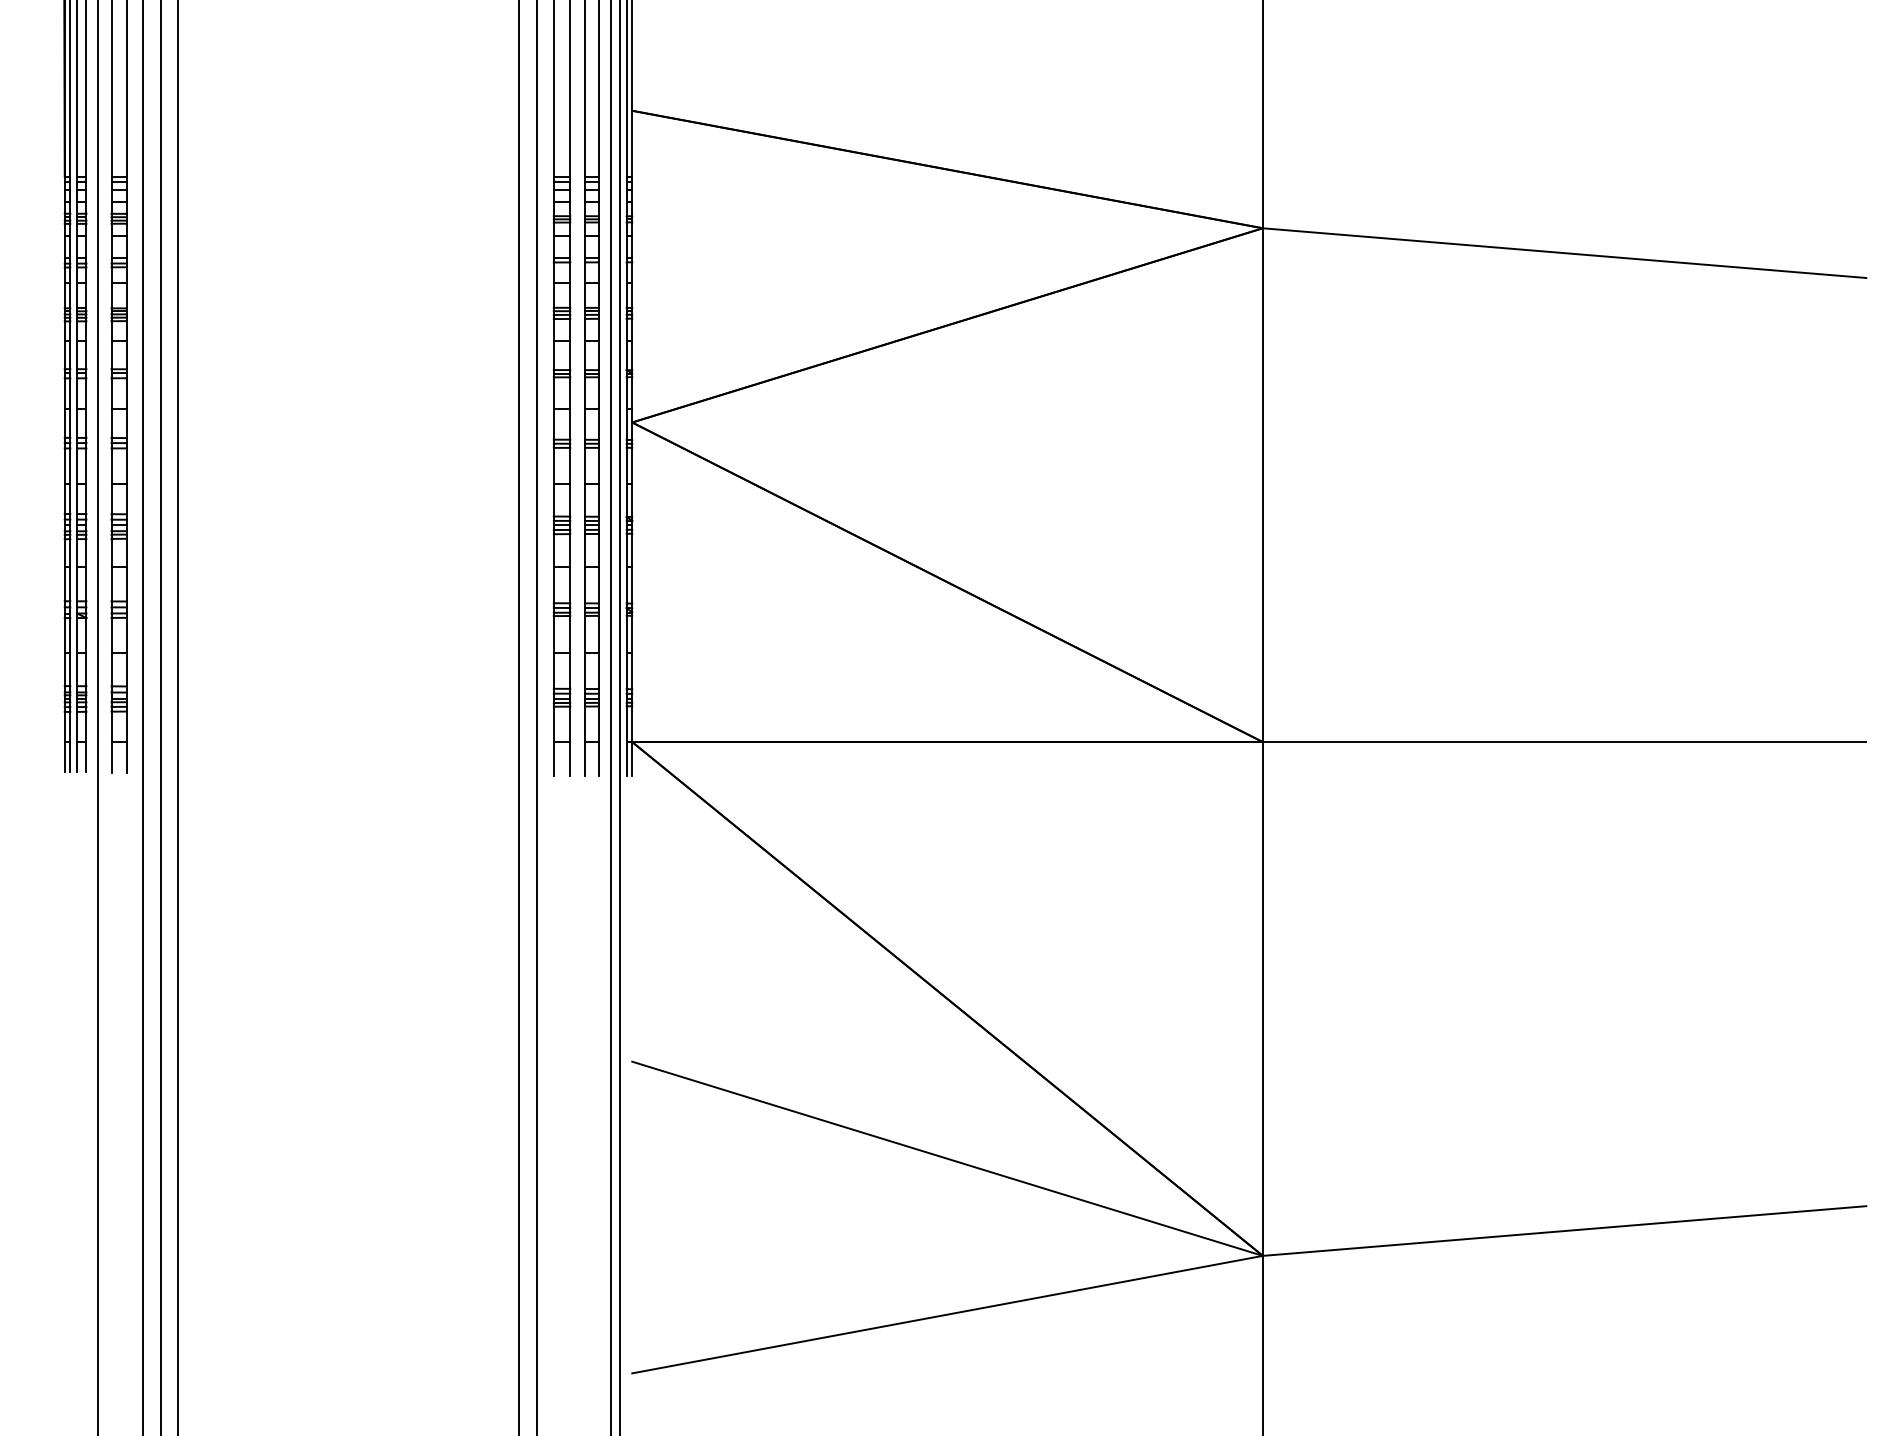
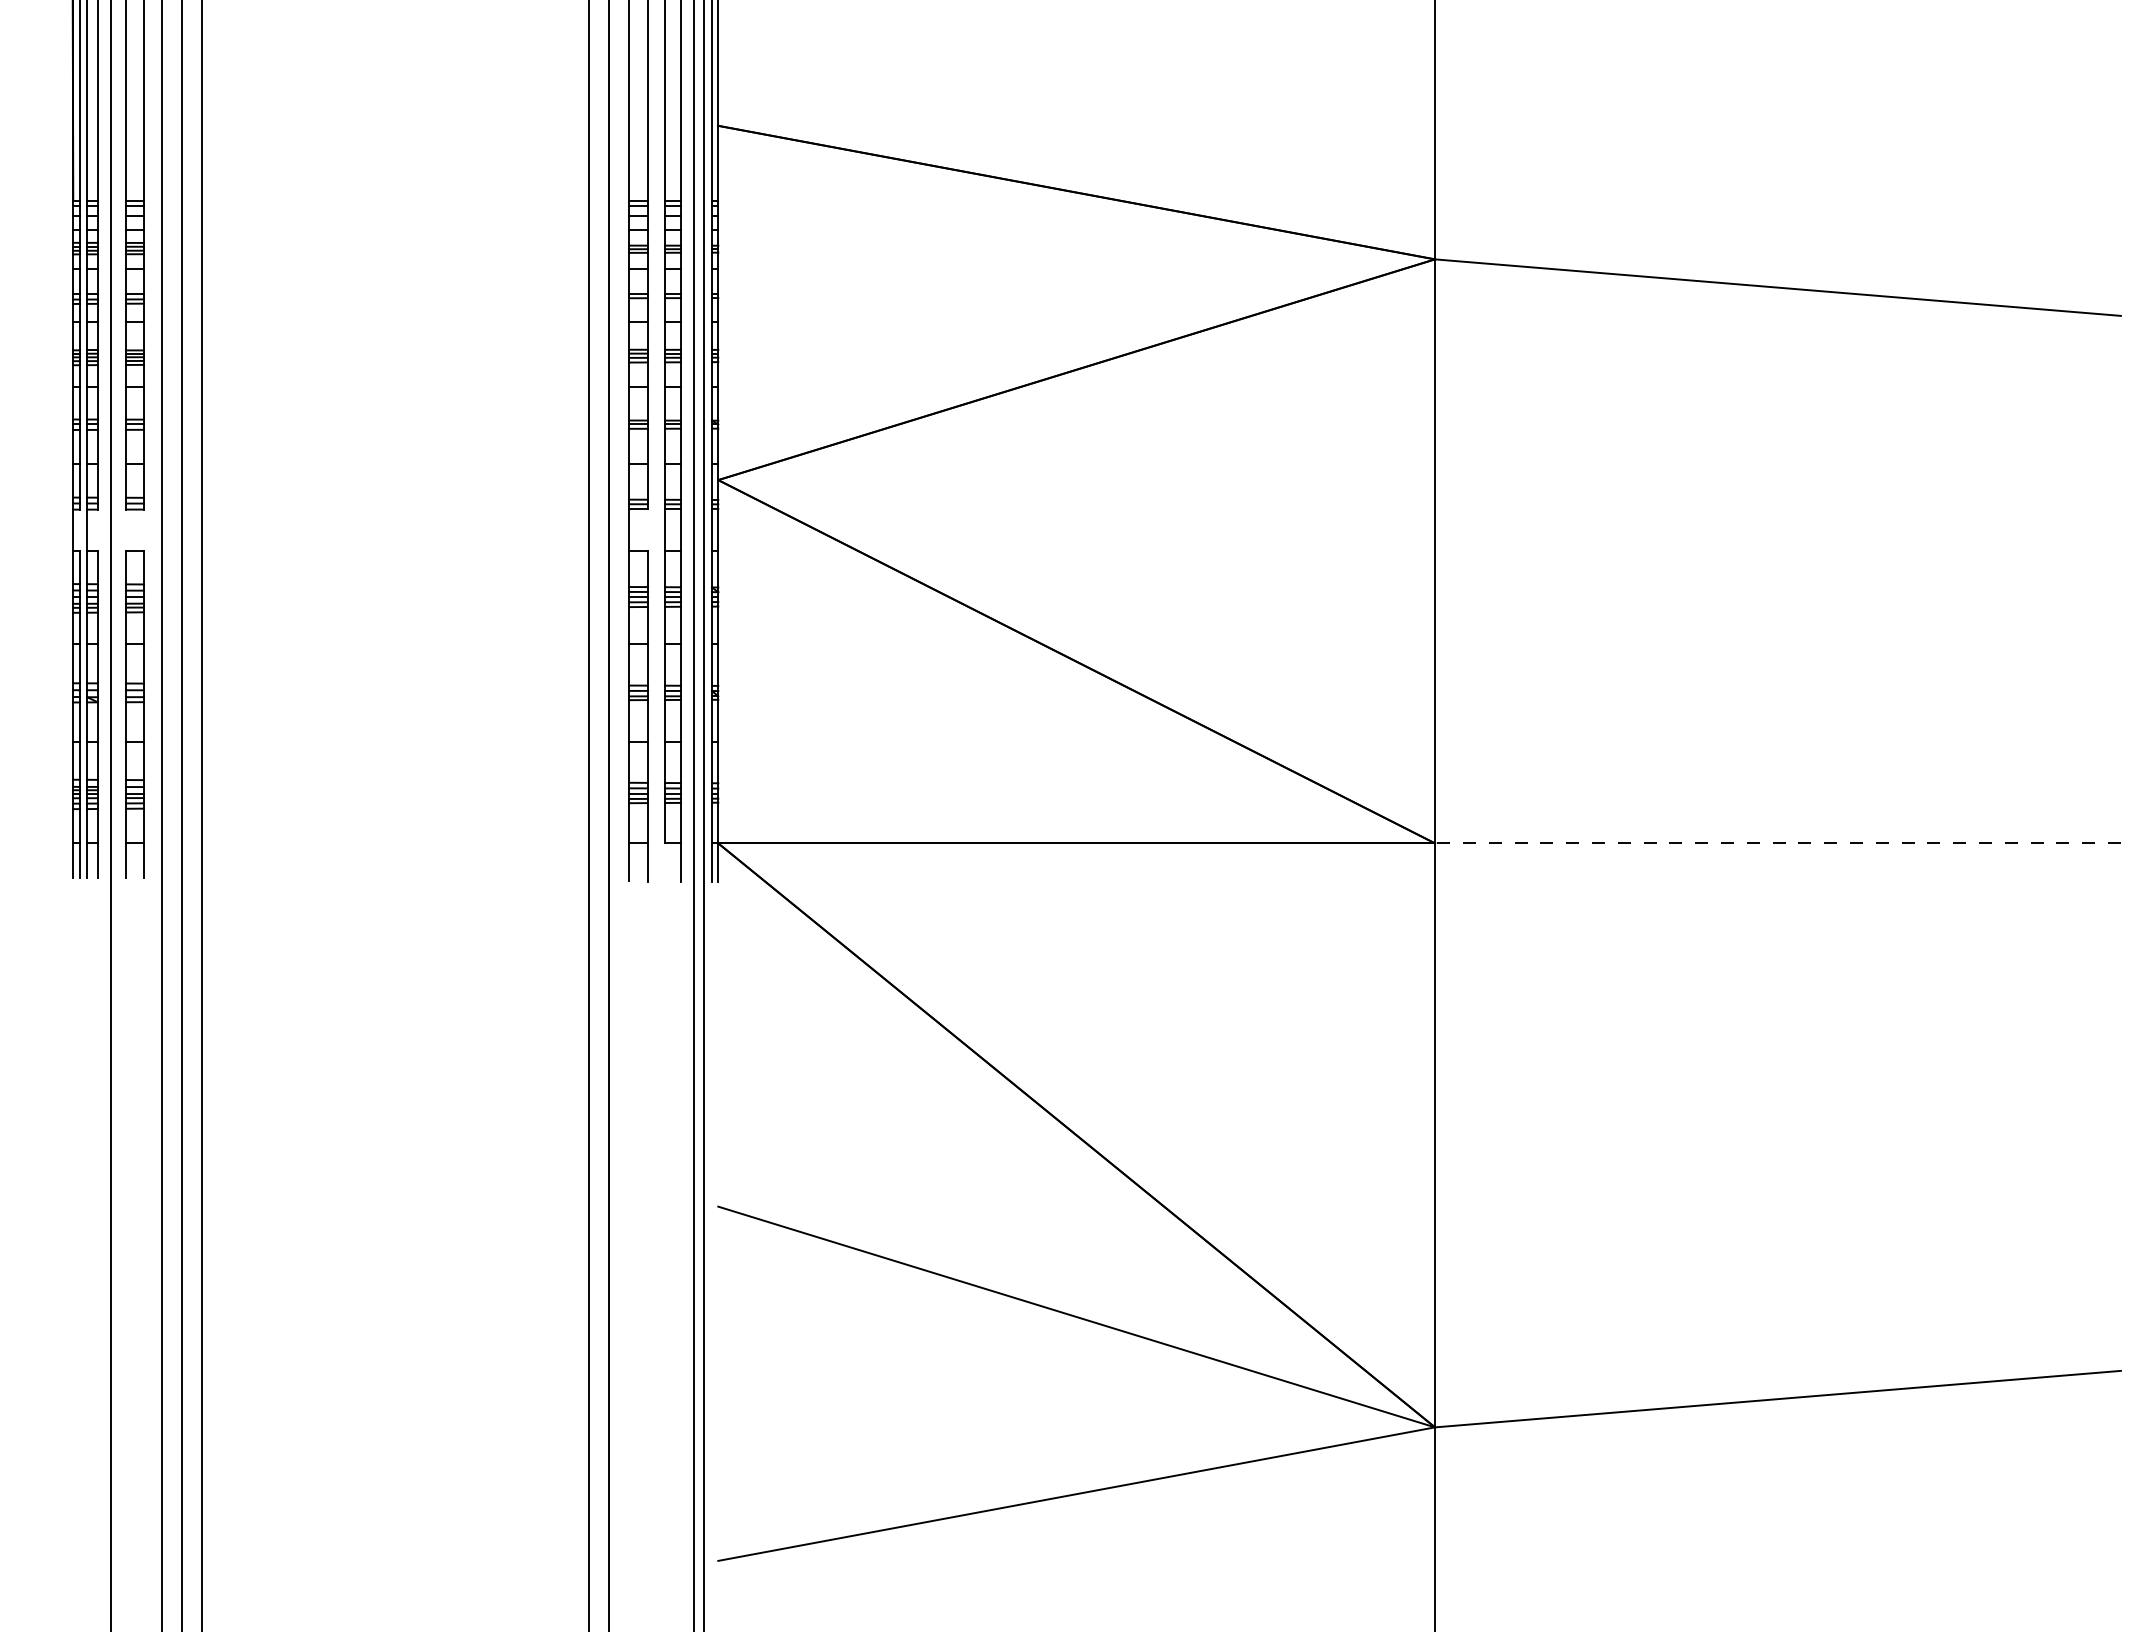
line: (70, 465) -> (79, 529), removed
line: (86, 465) -> (97, 529), removed
line: (111, 465) -> (126, 529), removed
line: (126, 465) -> (143, 529), removed
line: (569, 465) -> (647, 529), removed
line: (1564, 742) -> (1777, 843), solid -> dashed
line: (585, 758) -> (665, 862), removed

